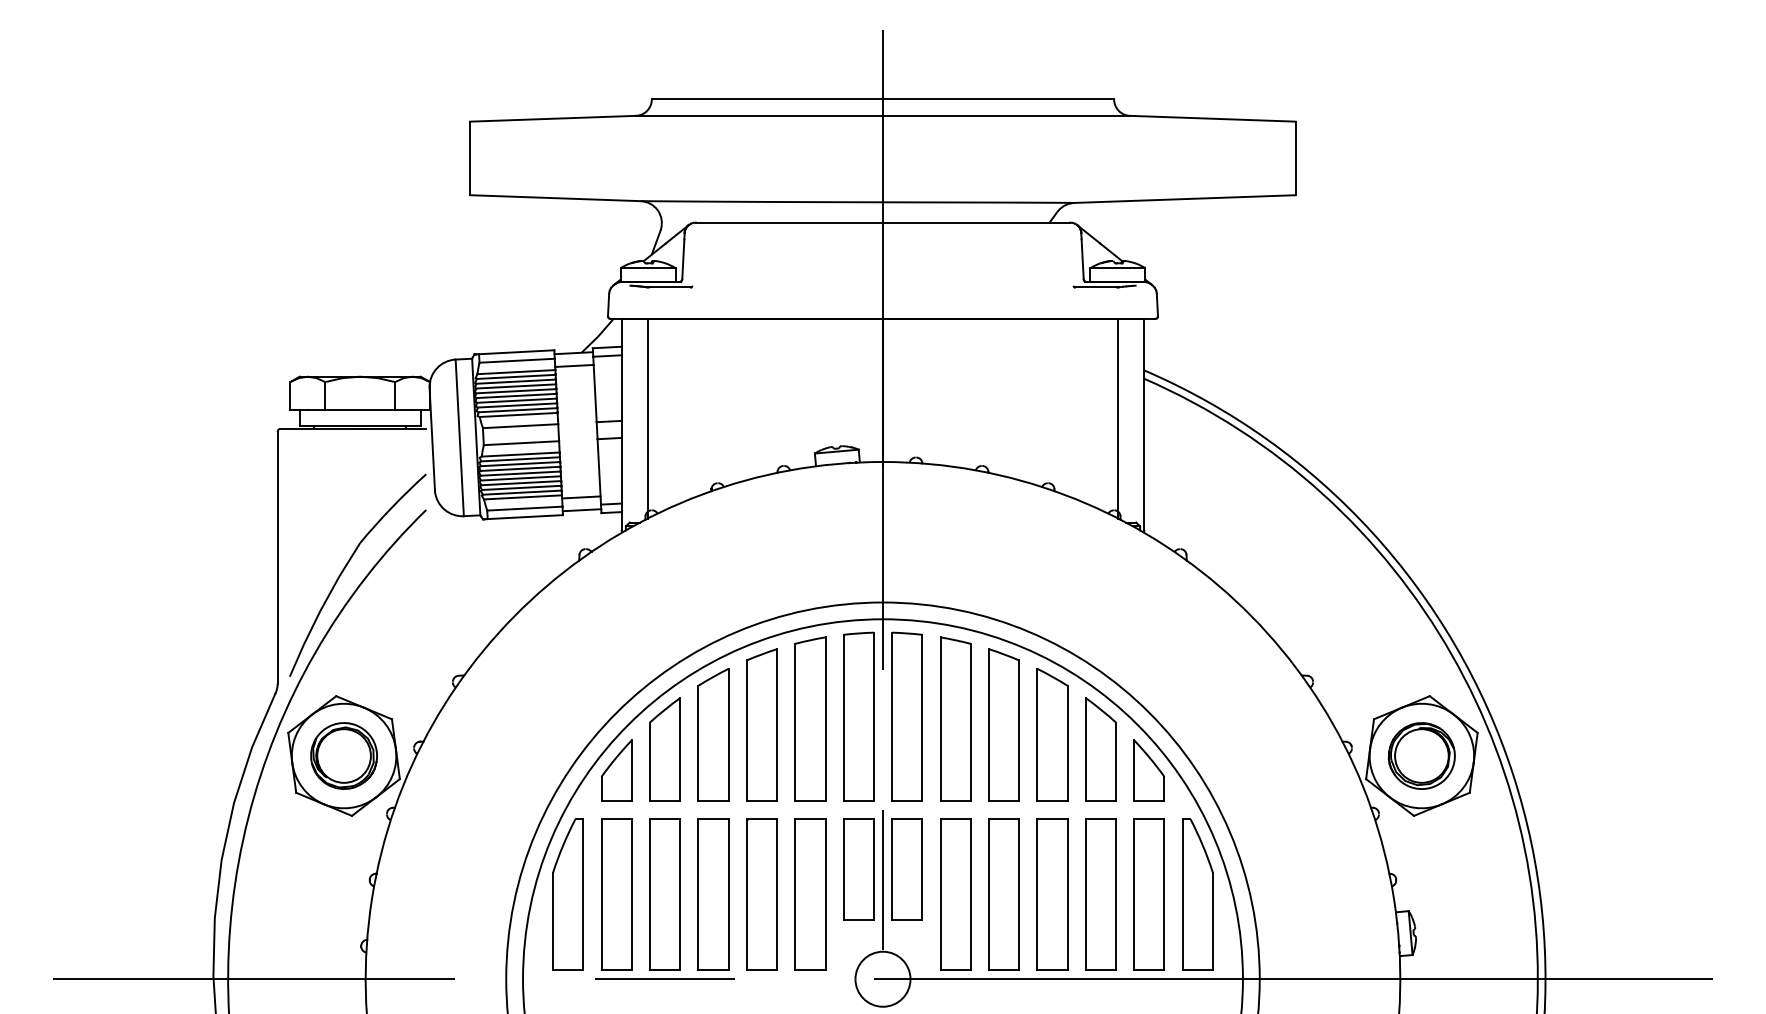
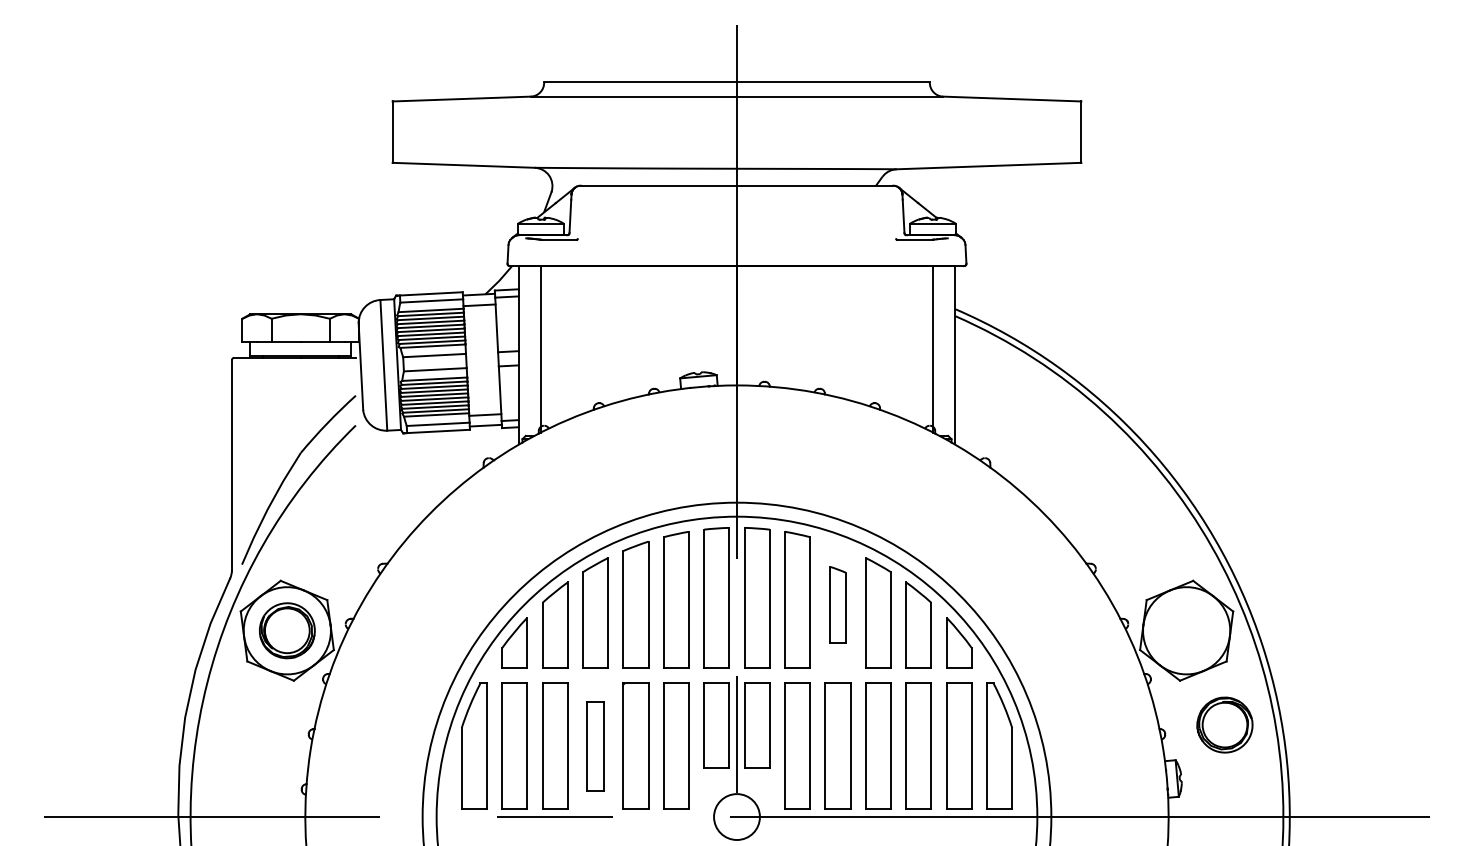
part: (1003, 724) -> (837, 604), size x0.6
part: (1421, 755) -> (1224, 724), moved
part: (713, 894) -> (595, 746), size x0.7

